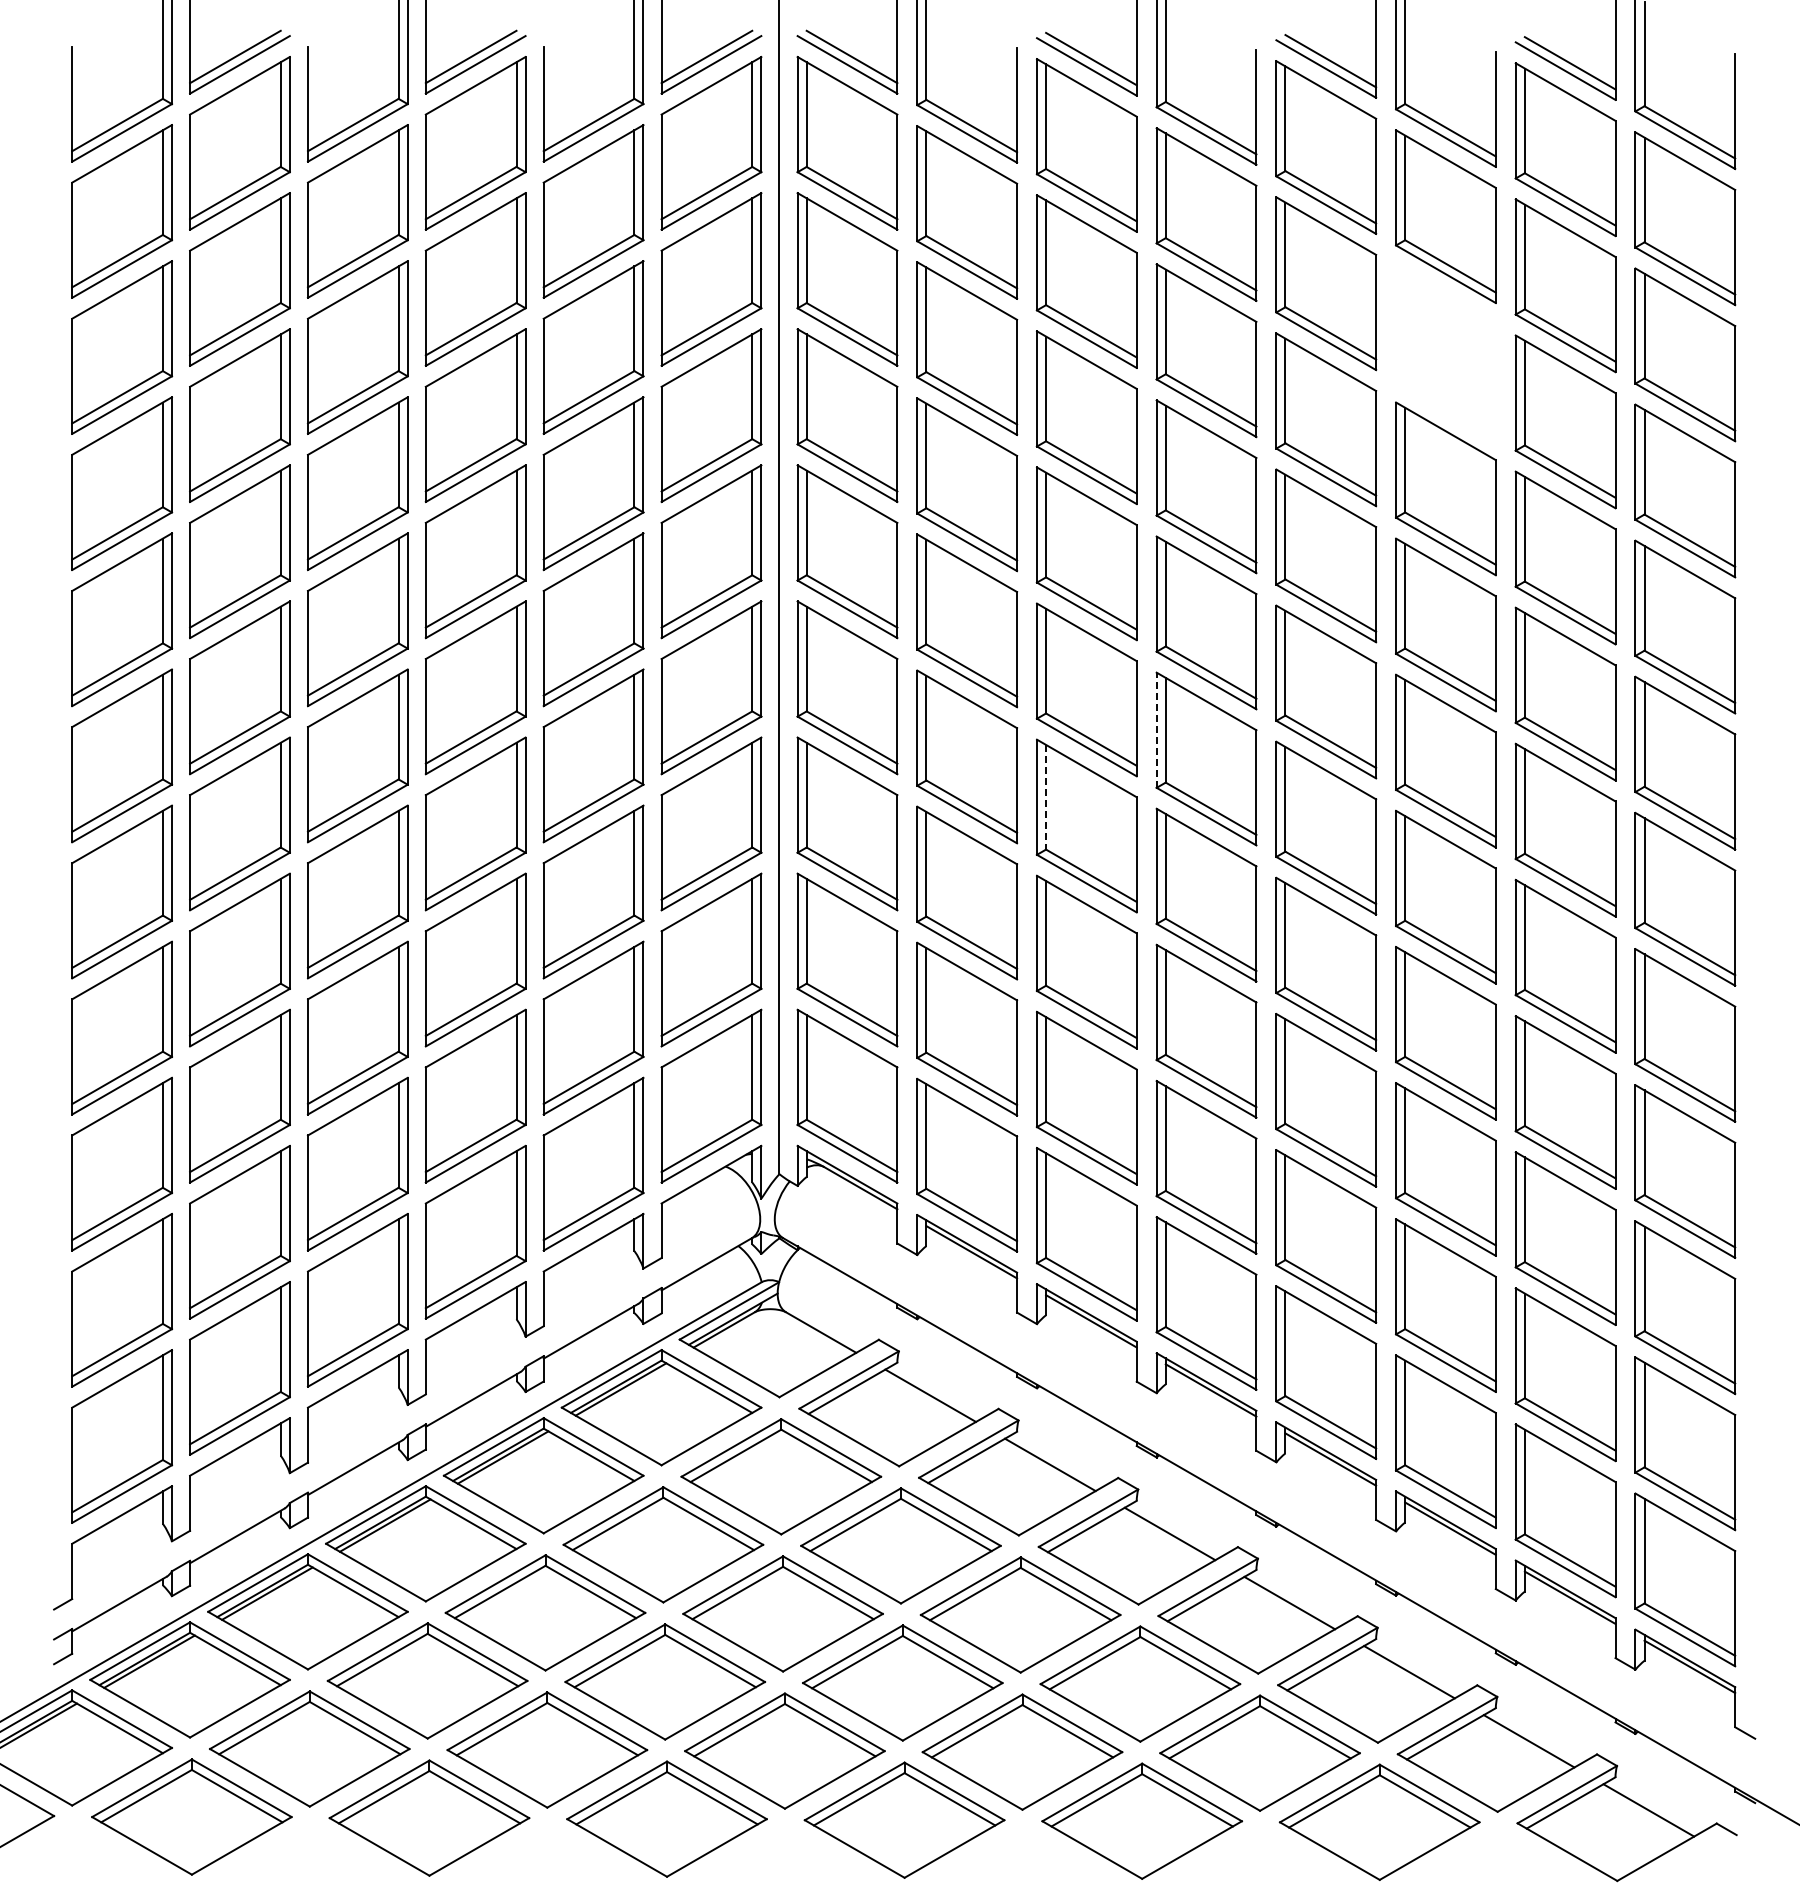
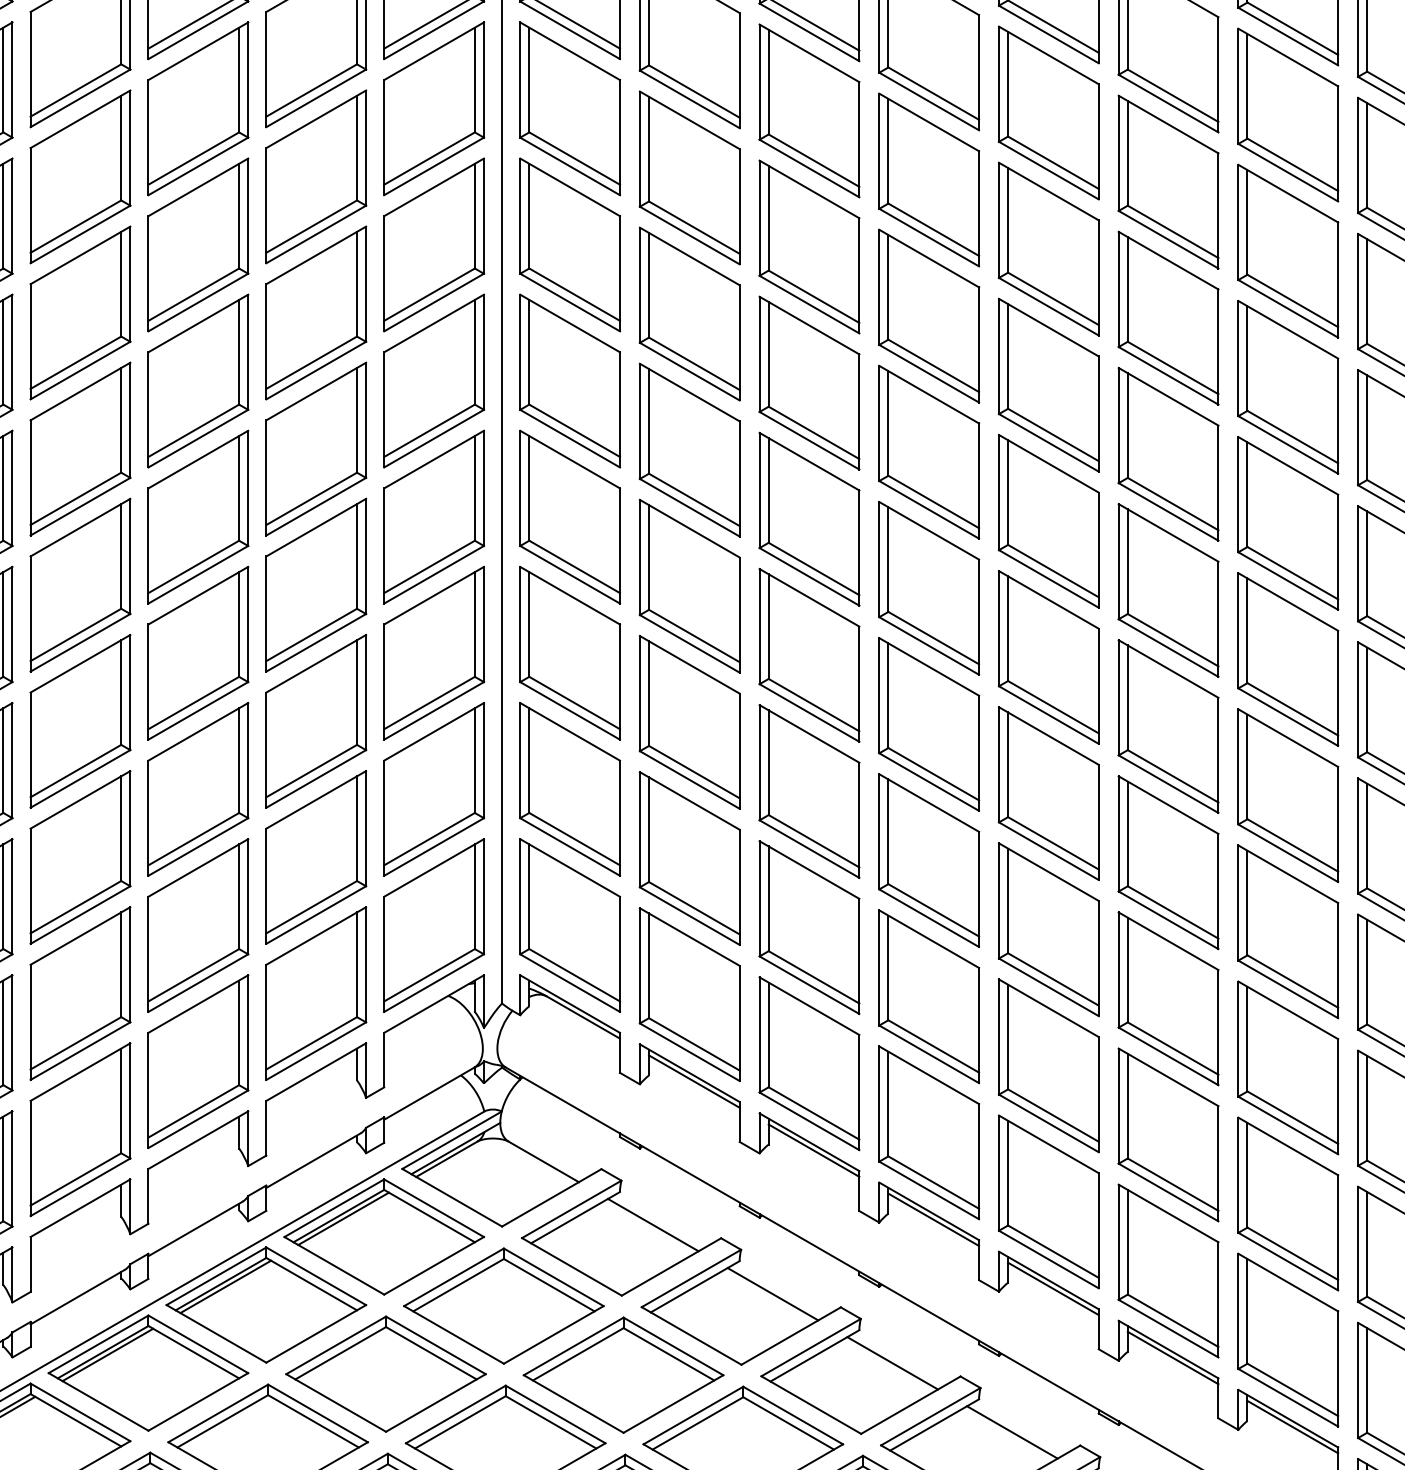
part: (1445, 352) -> (1168, 181), added
line: (1156, 730) -> (879, 559), dashed -> solid
line: (1046, 797) -> (769, 626), dashed -> solid

